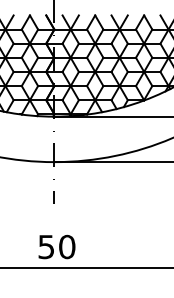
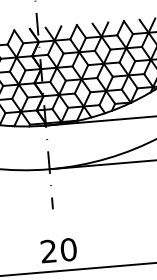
text: (45, 246) -> (47, 251), 50 -> 20

